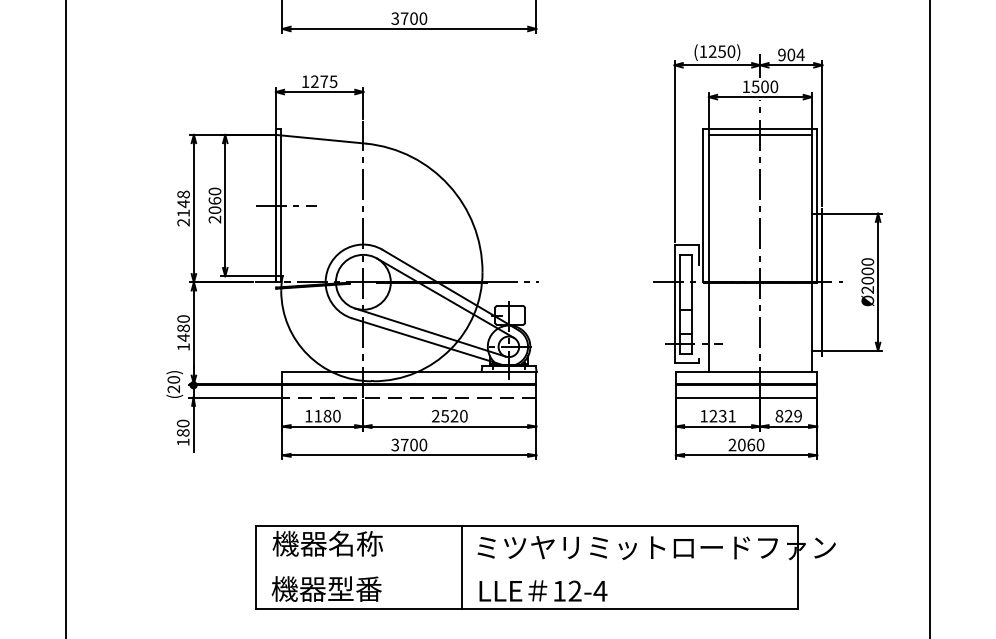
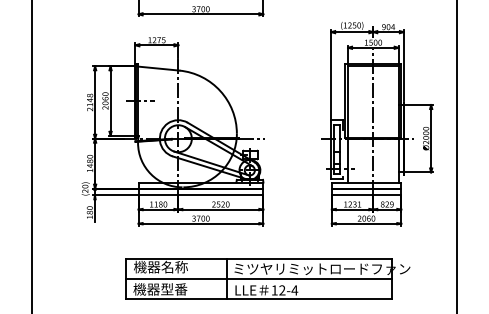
line: (408, 397) -> (200, 195), dashed -> solid
line: (526, 566) -> (258, 278), added

